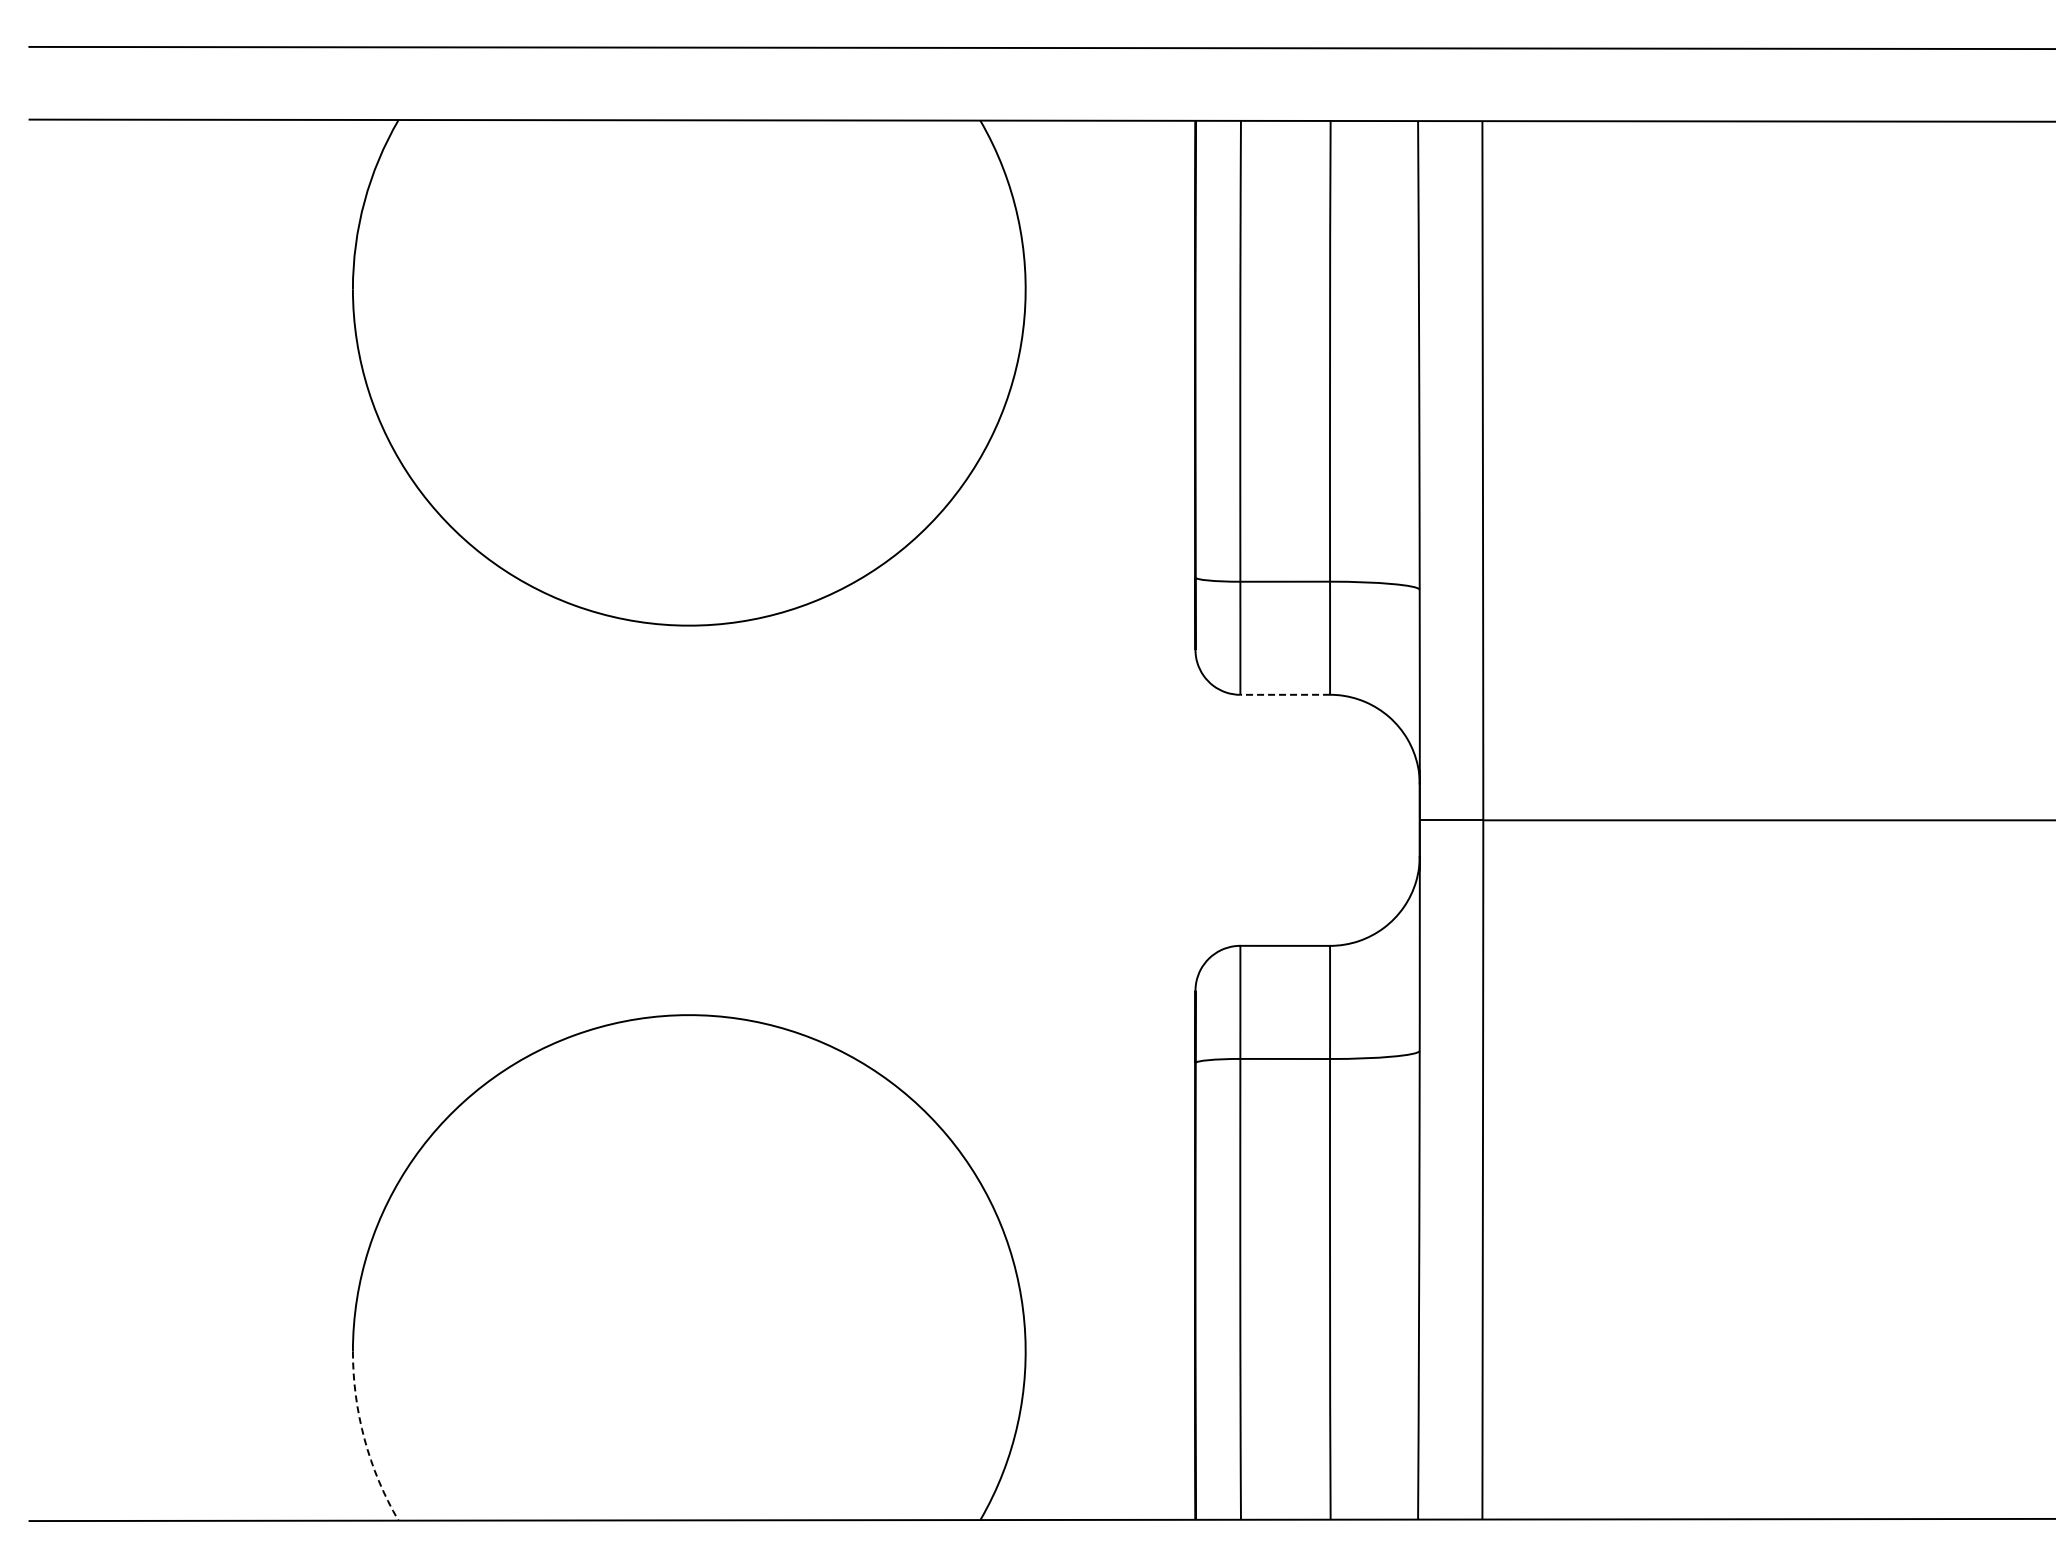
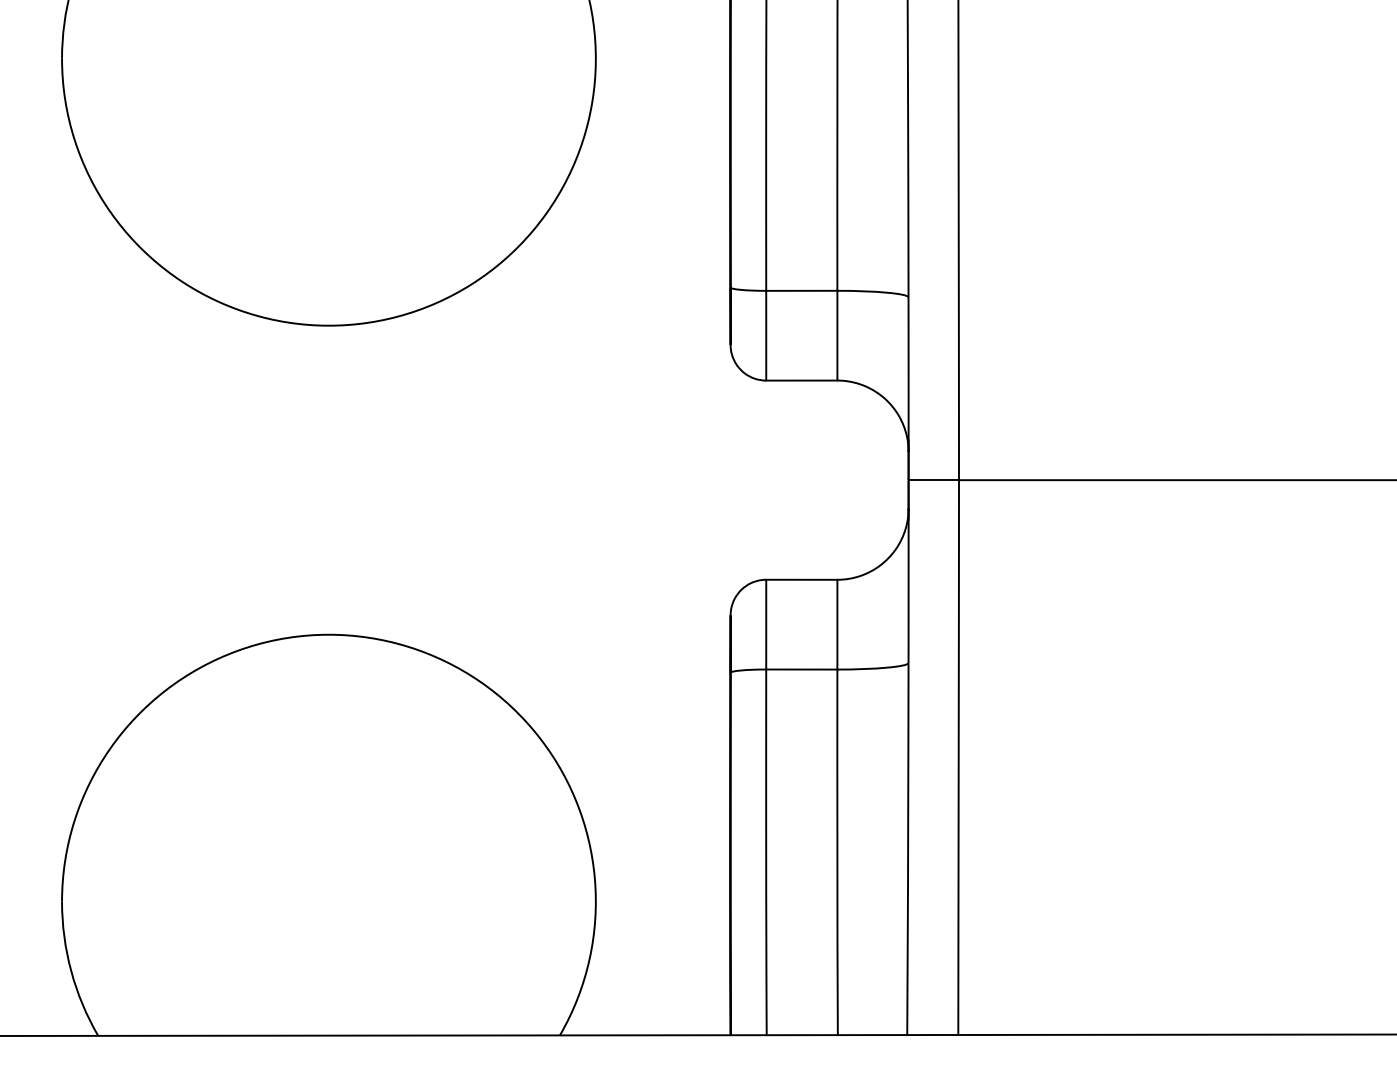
line: (1285, 694) -> (802, 380), dashed -> solid
arc: (364, 1439) -> (71, 971), dashed -> solid

